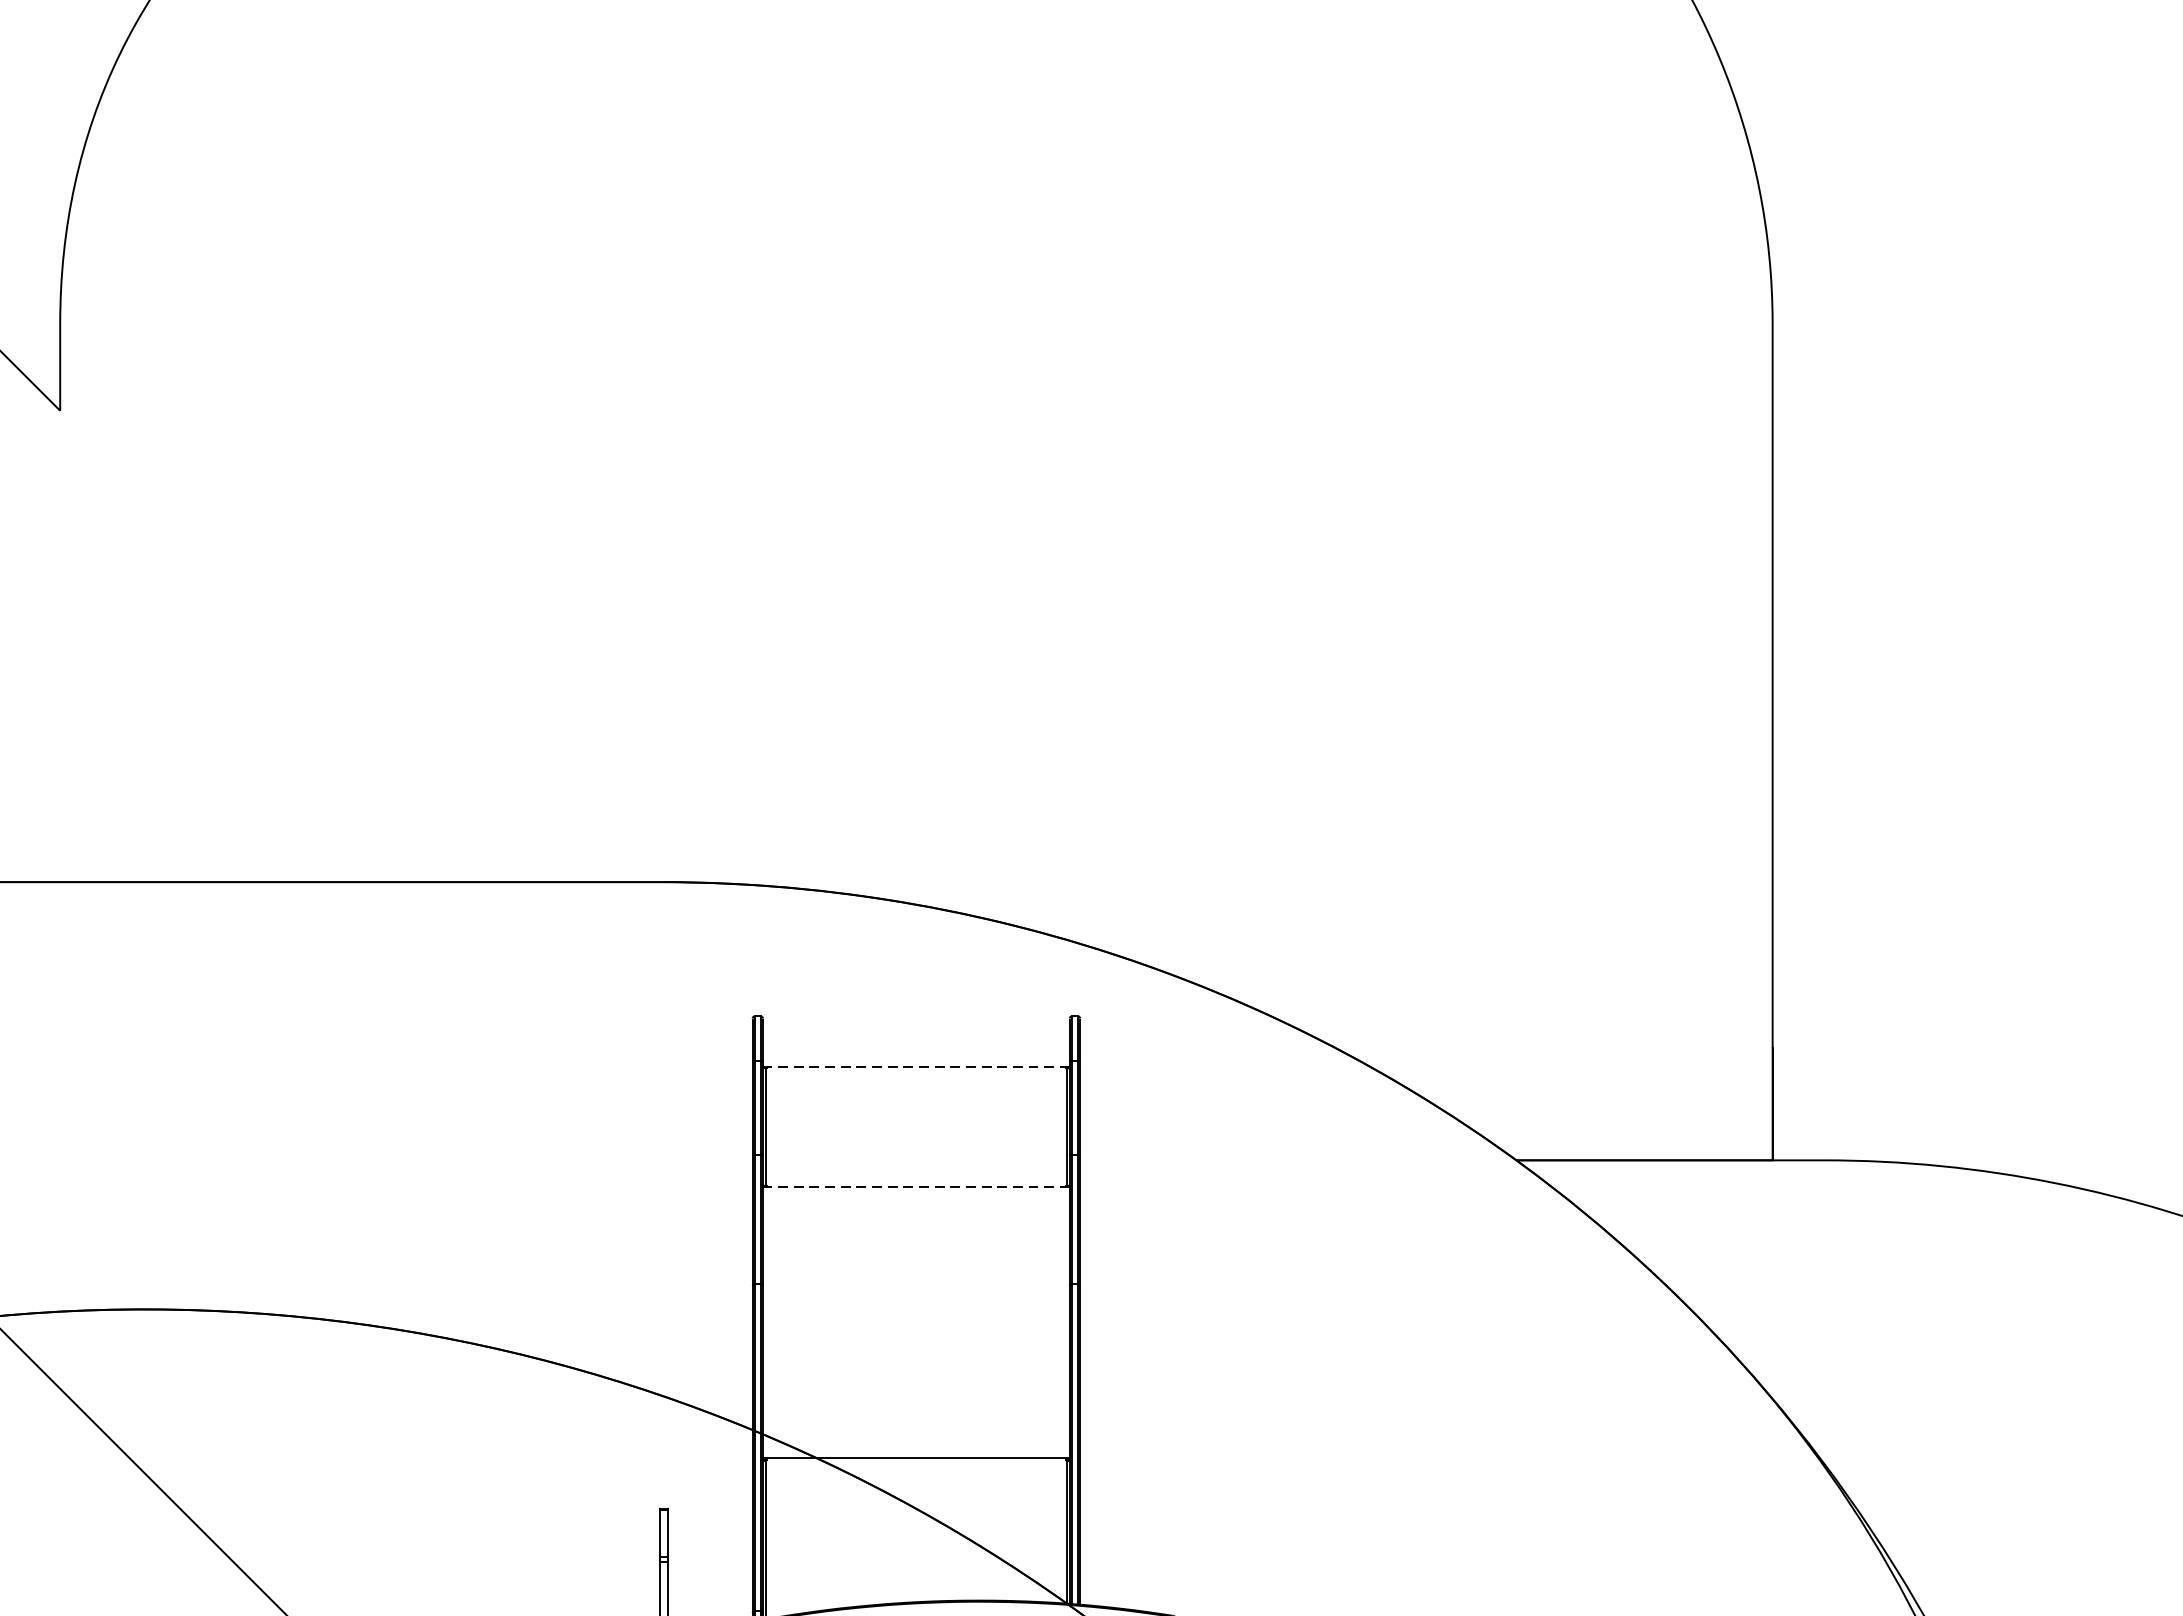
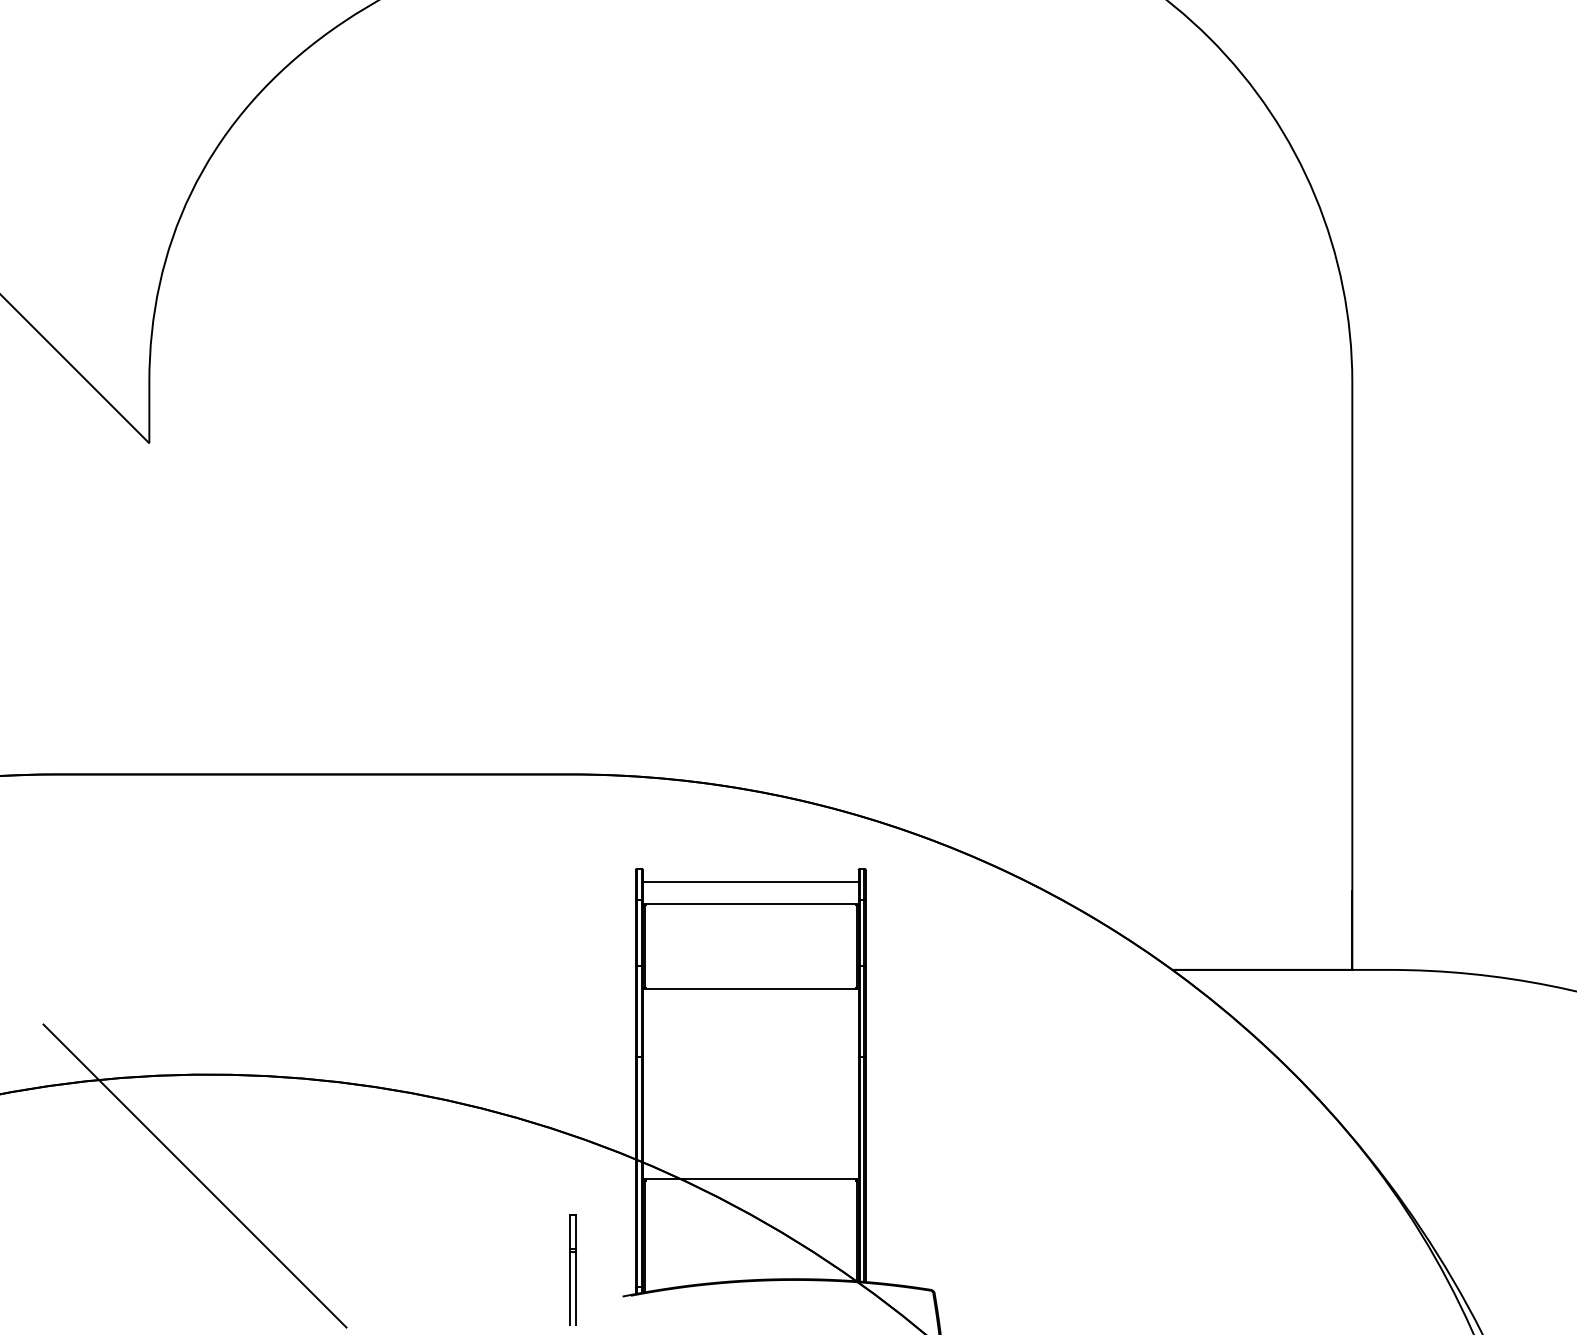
line: (915, 1034) -> (750, 881), added
line: (915, 1067) -> (750, 904), dashed -> solid
line: (915, 1186) -> (750, 988), dashed -> solid

